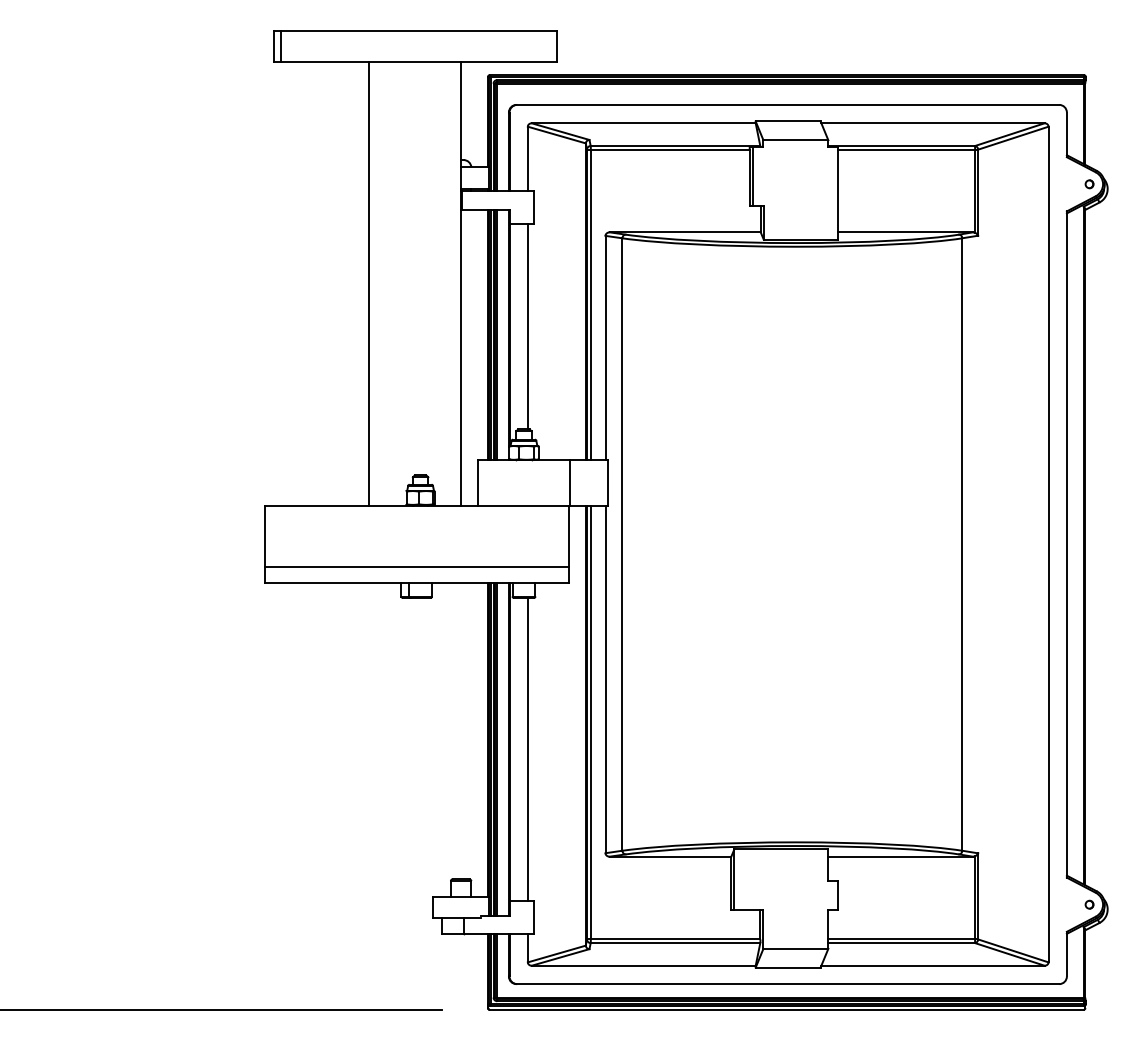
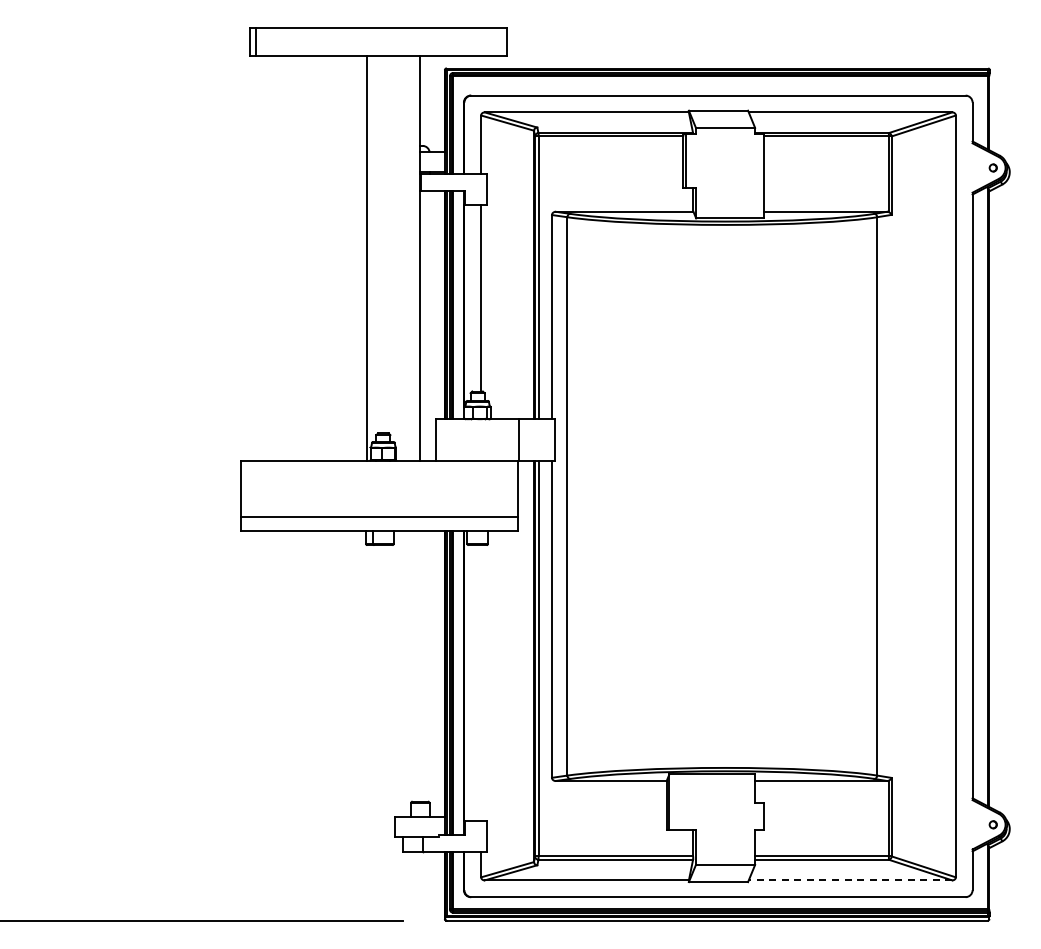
line: (369, 283) -> (366, 258), moved
line: (528, 749) -> (481, 683), removed
line: (932, 965) -> (850, 880), solid -> dashed

